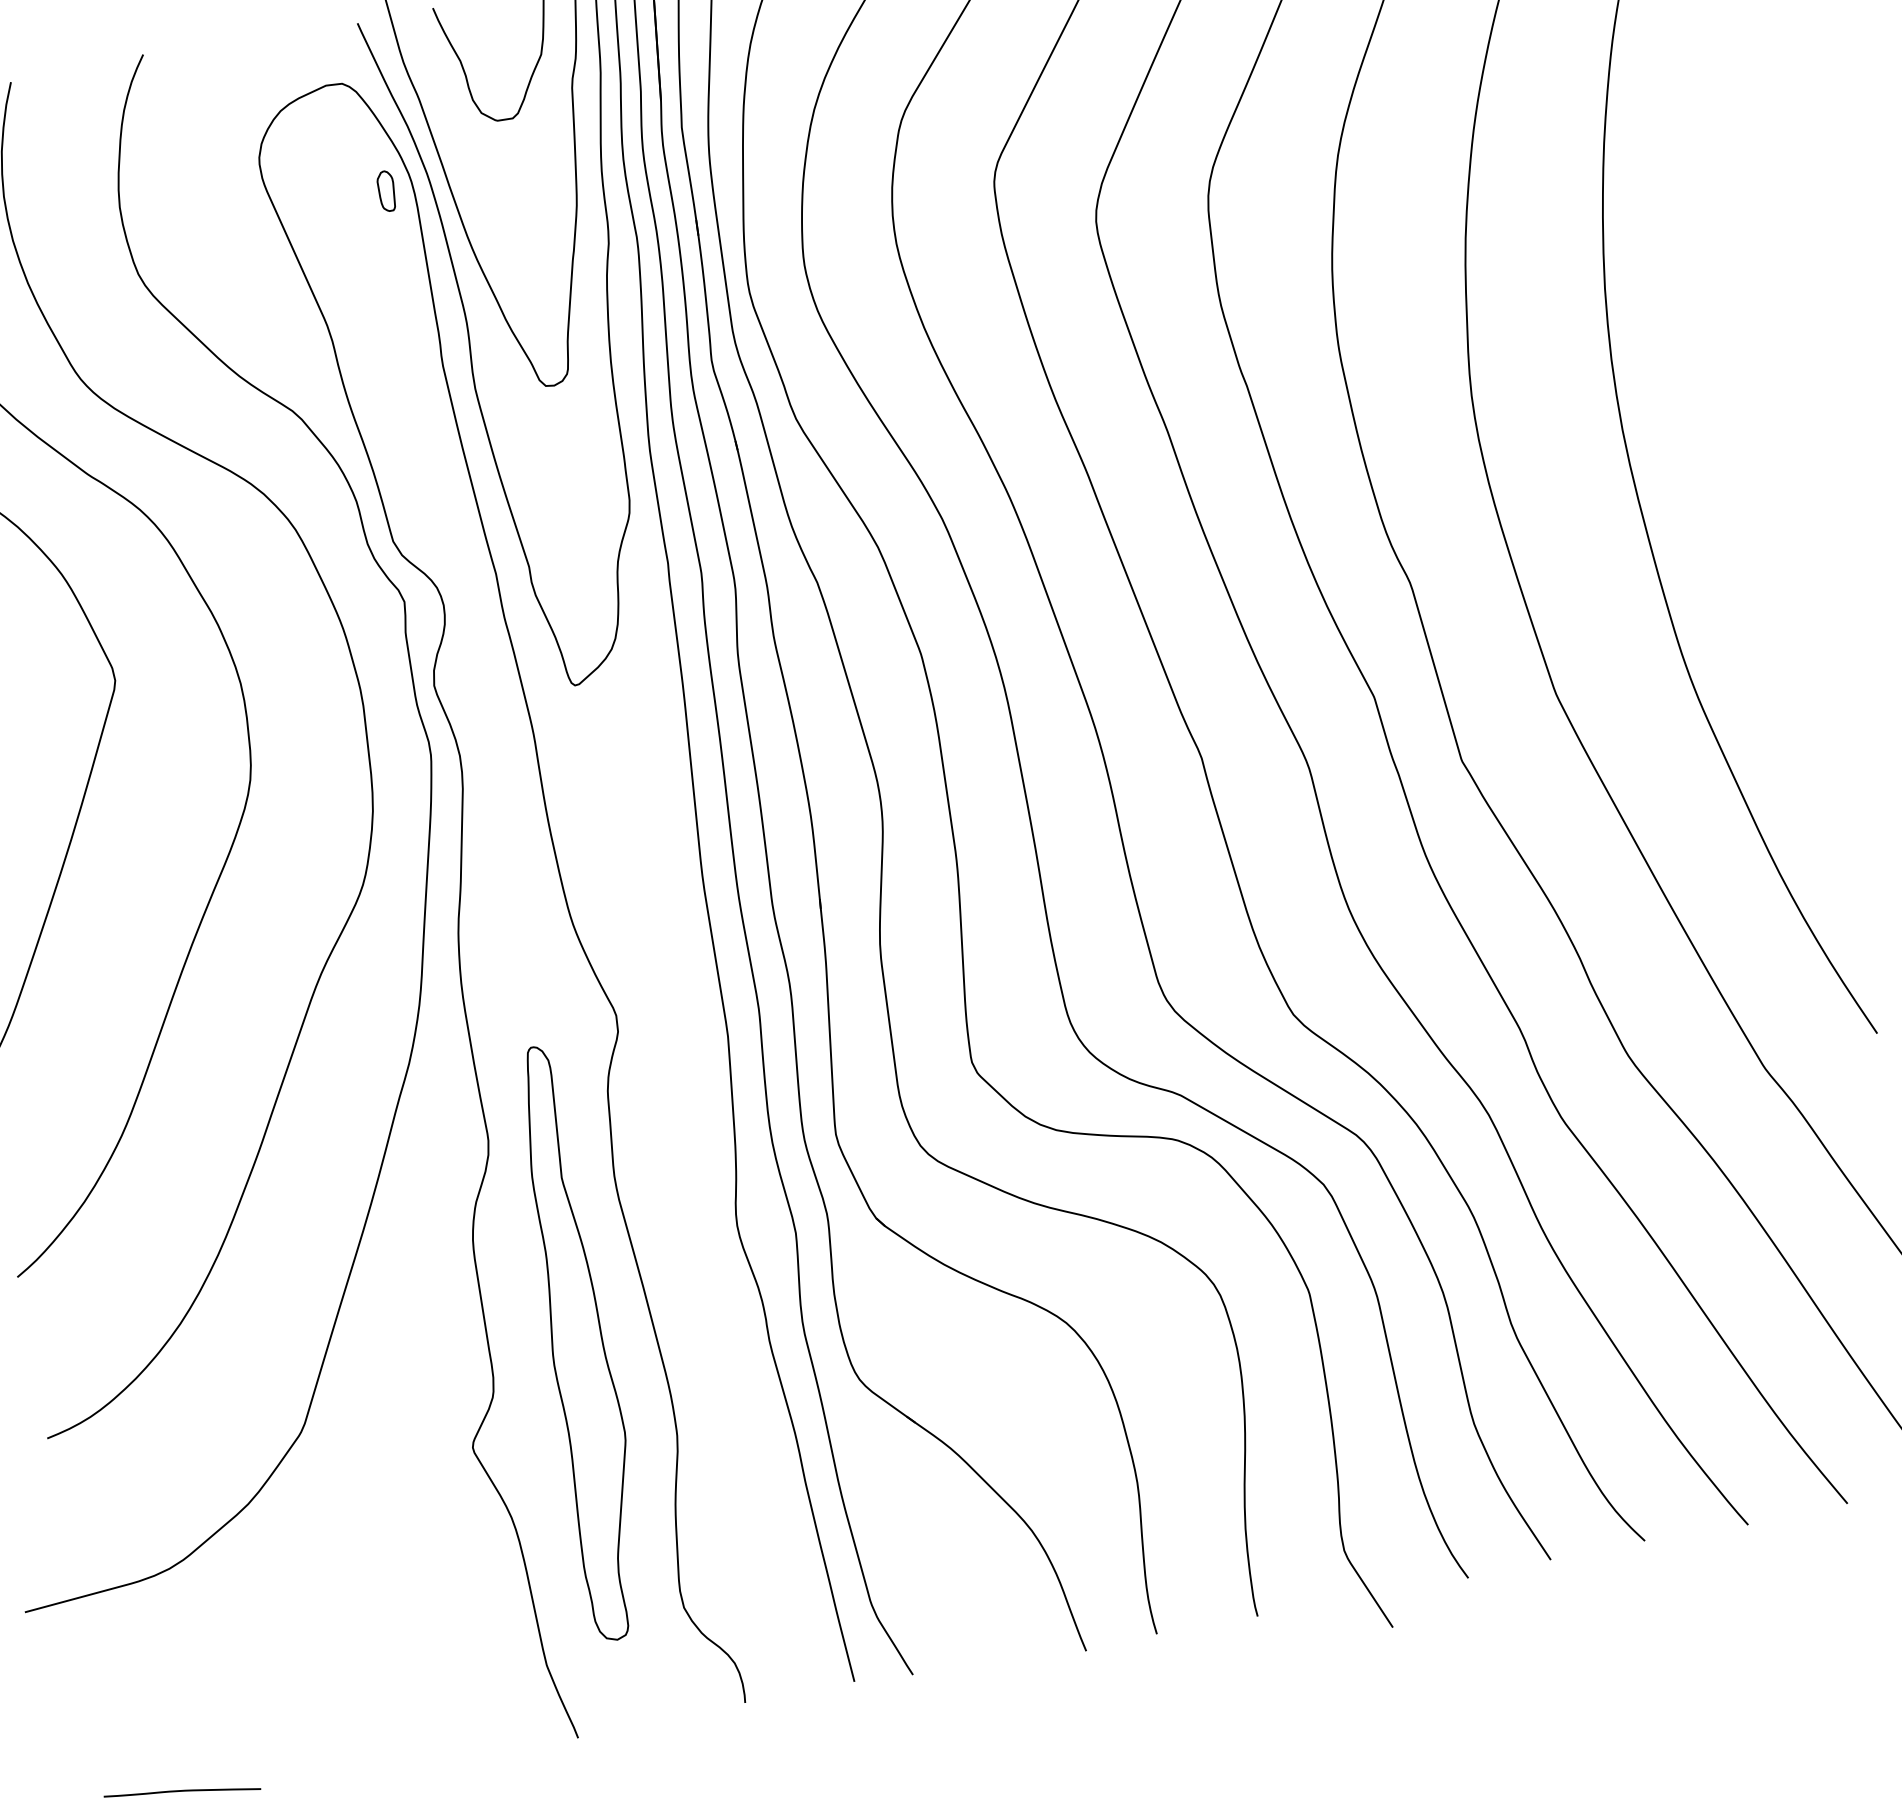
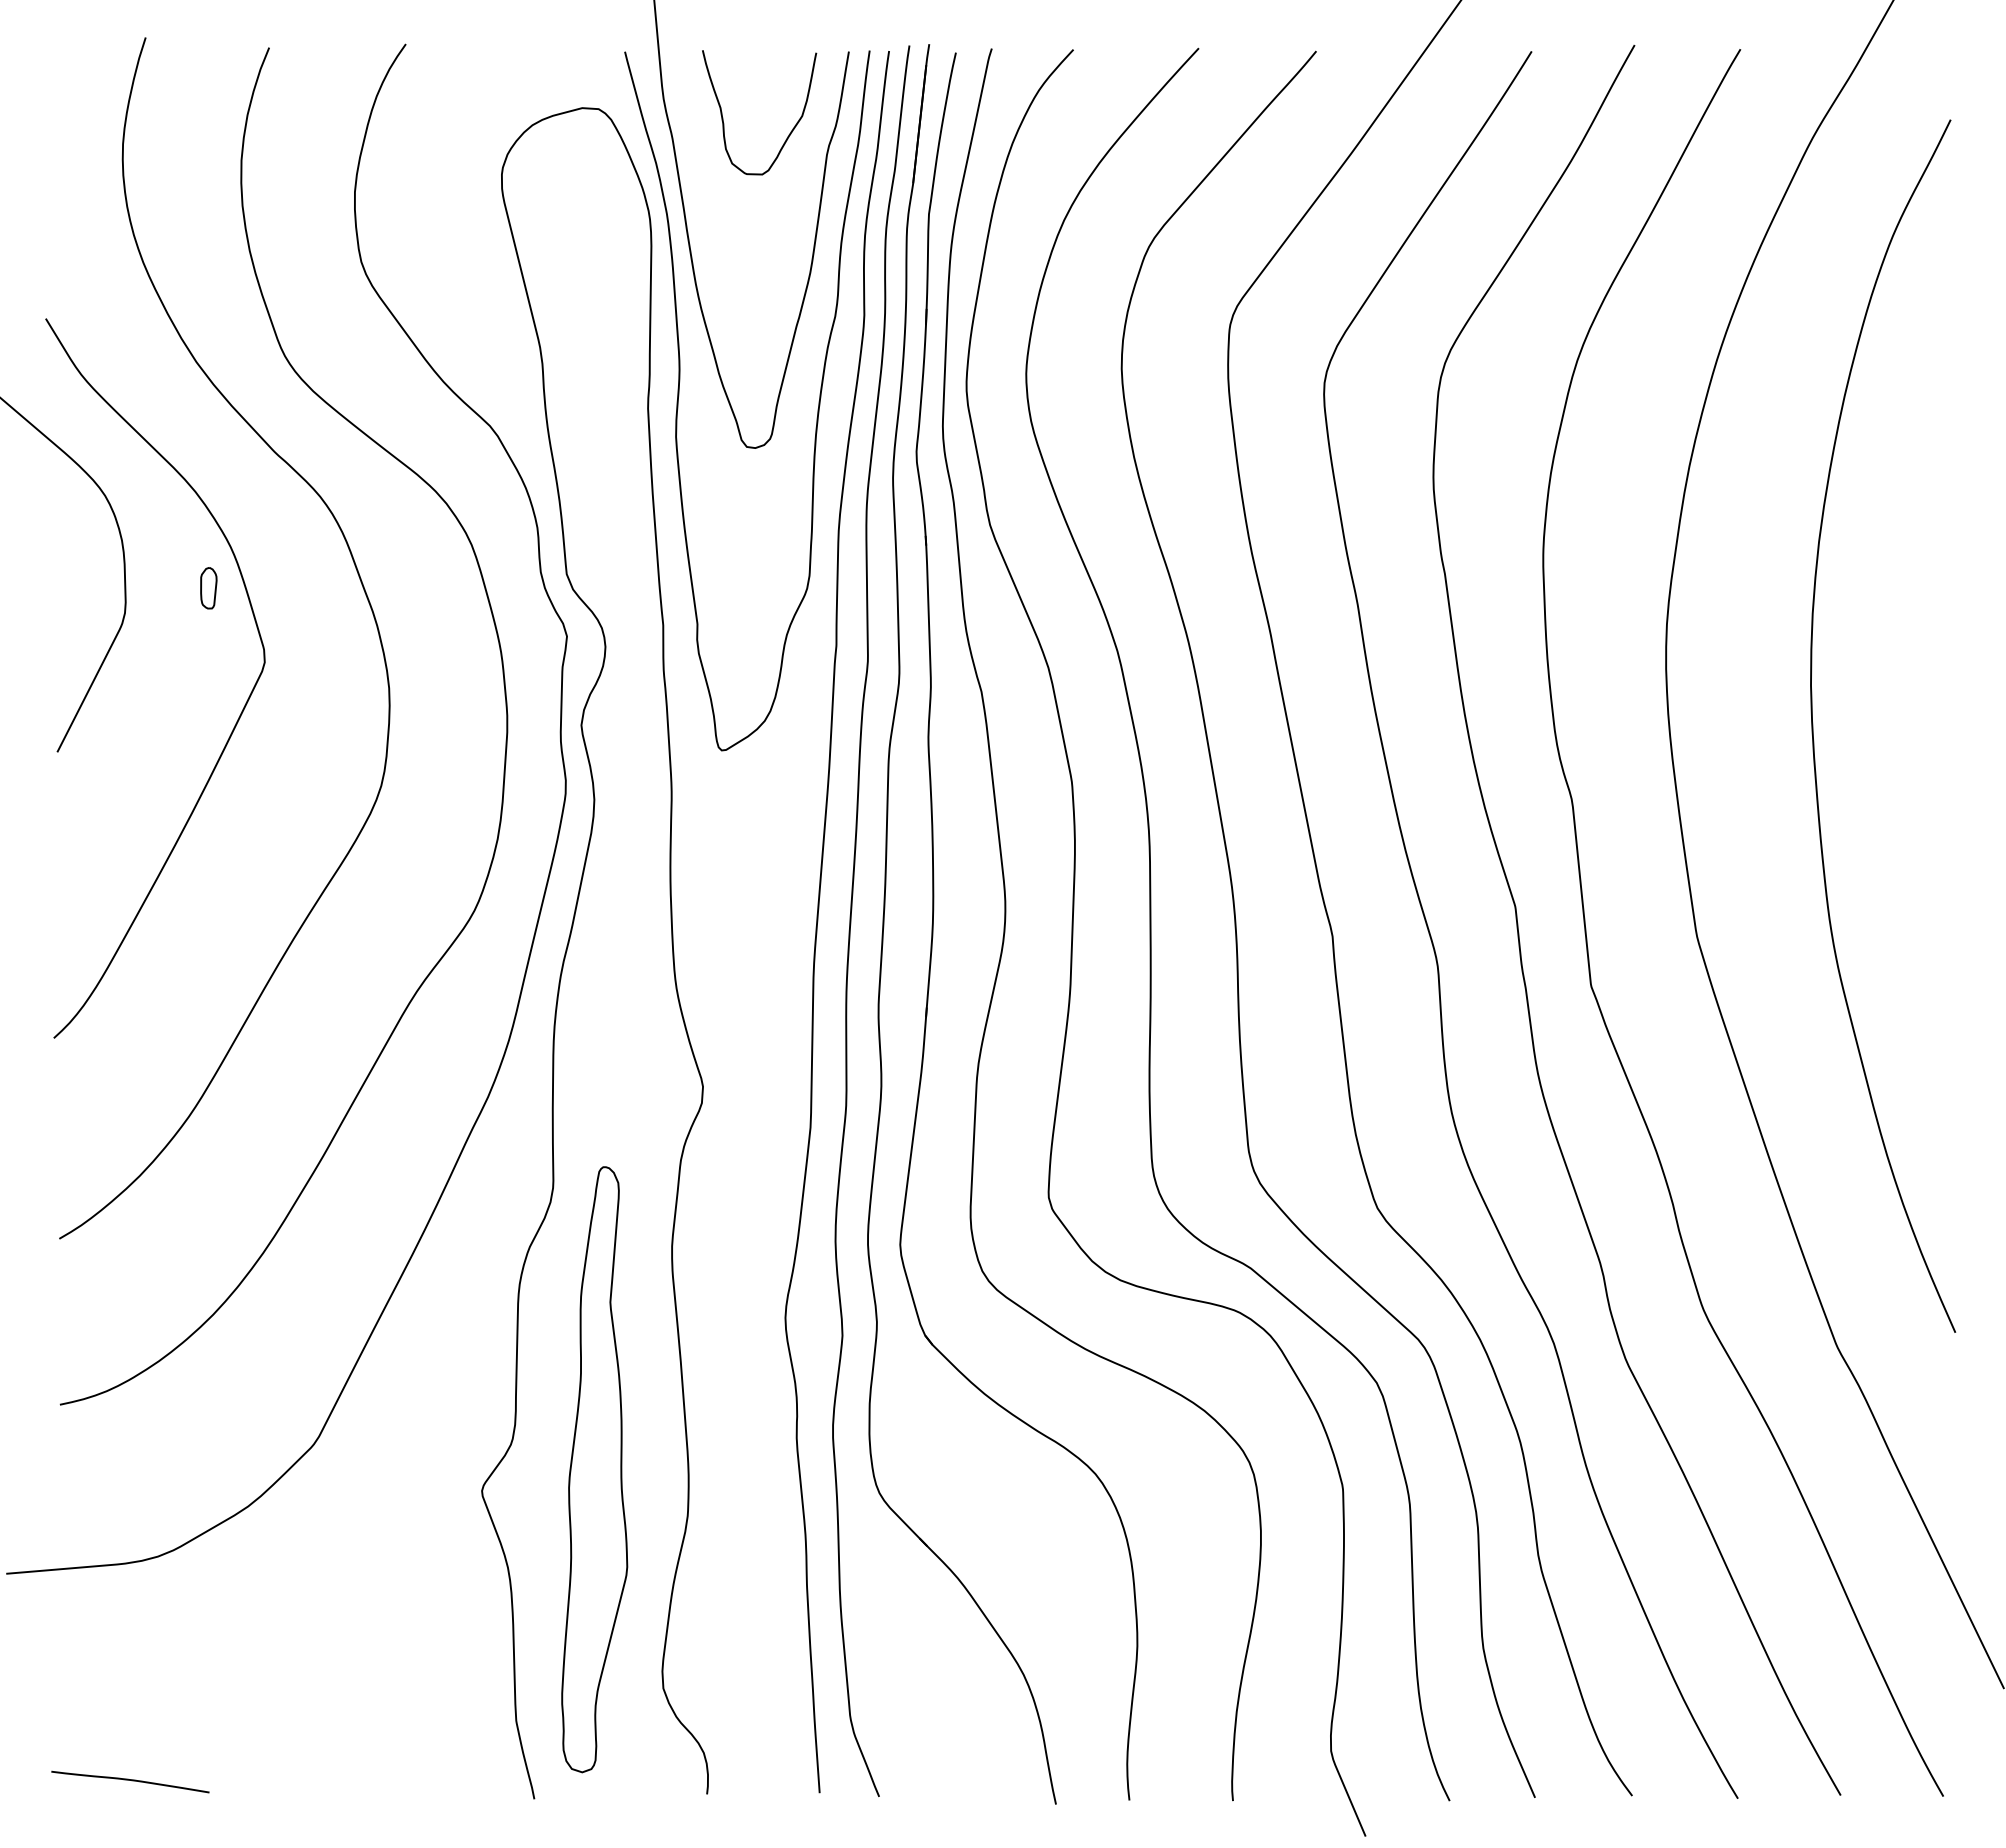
part: (386, 191) -> (208, 588), moved
part: (575, 1343) -> (594, 1469), moved

